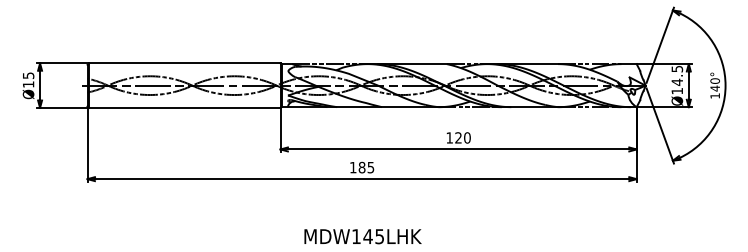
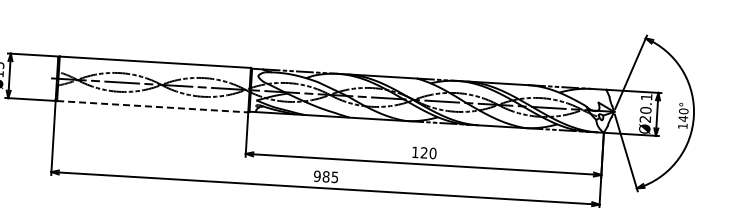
text: (677, 79) -> (646, 107), Ø14.5 -> Ø20.1
line: (184, 107) -> (152, 106), solid -> dashed
text: (352, 167) -> (316, 176), 185 -> 985

